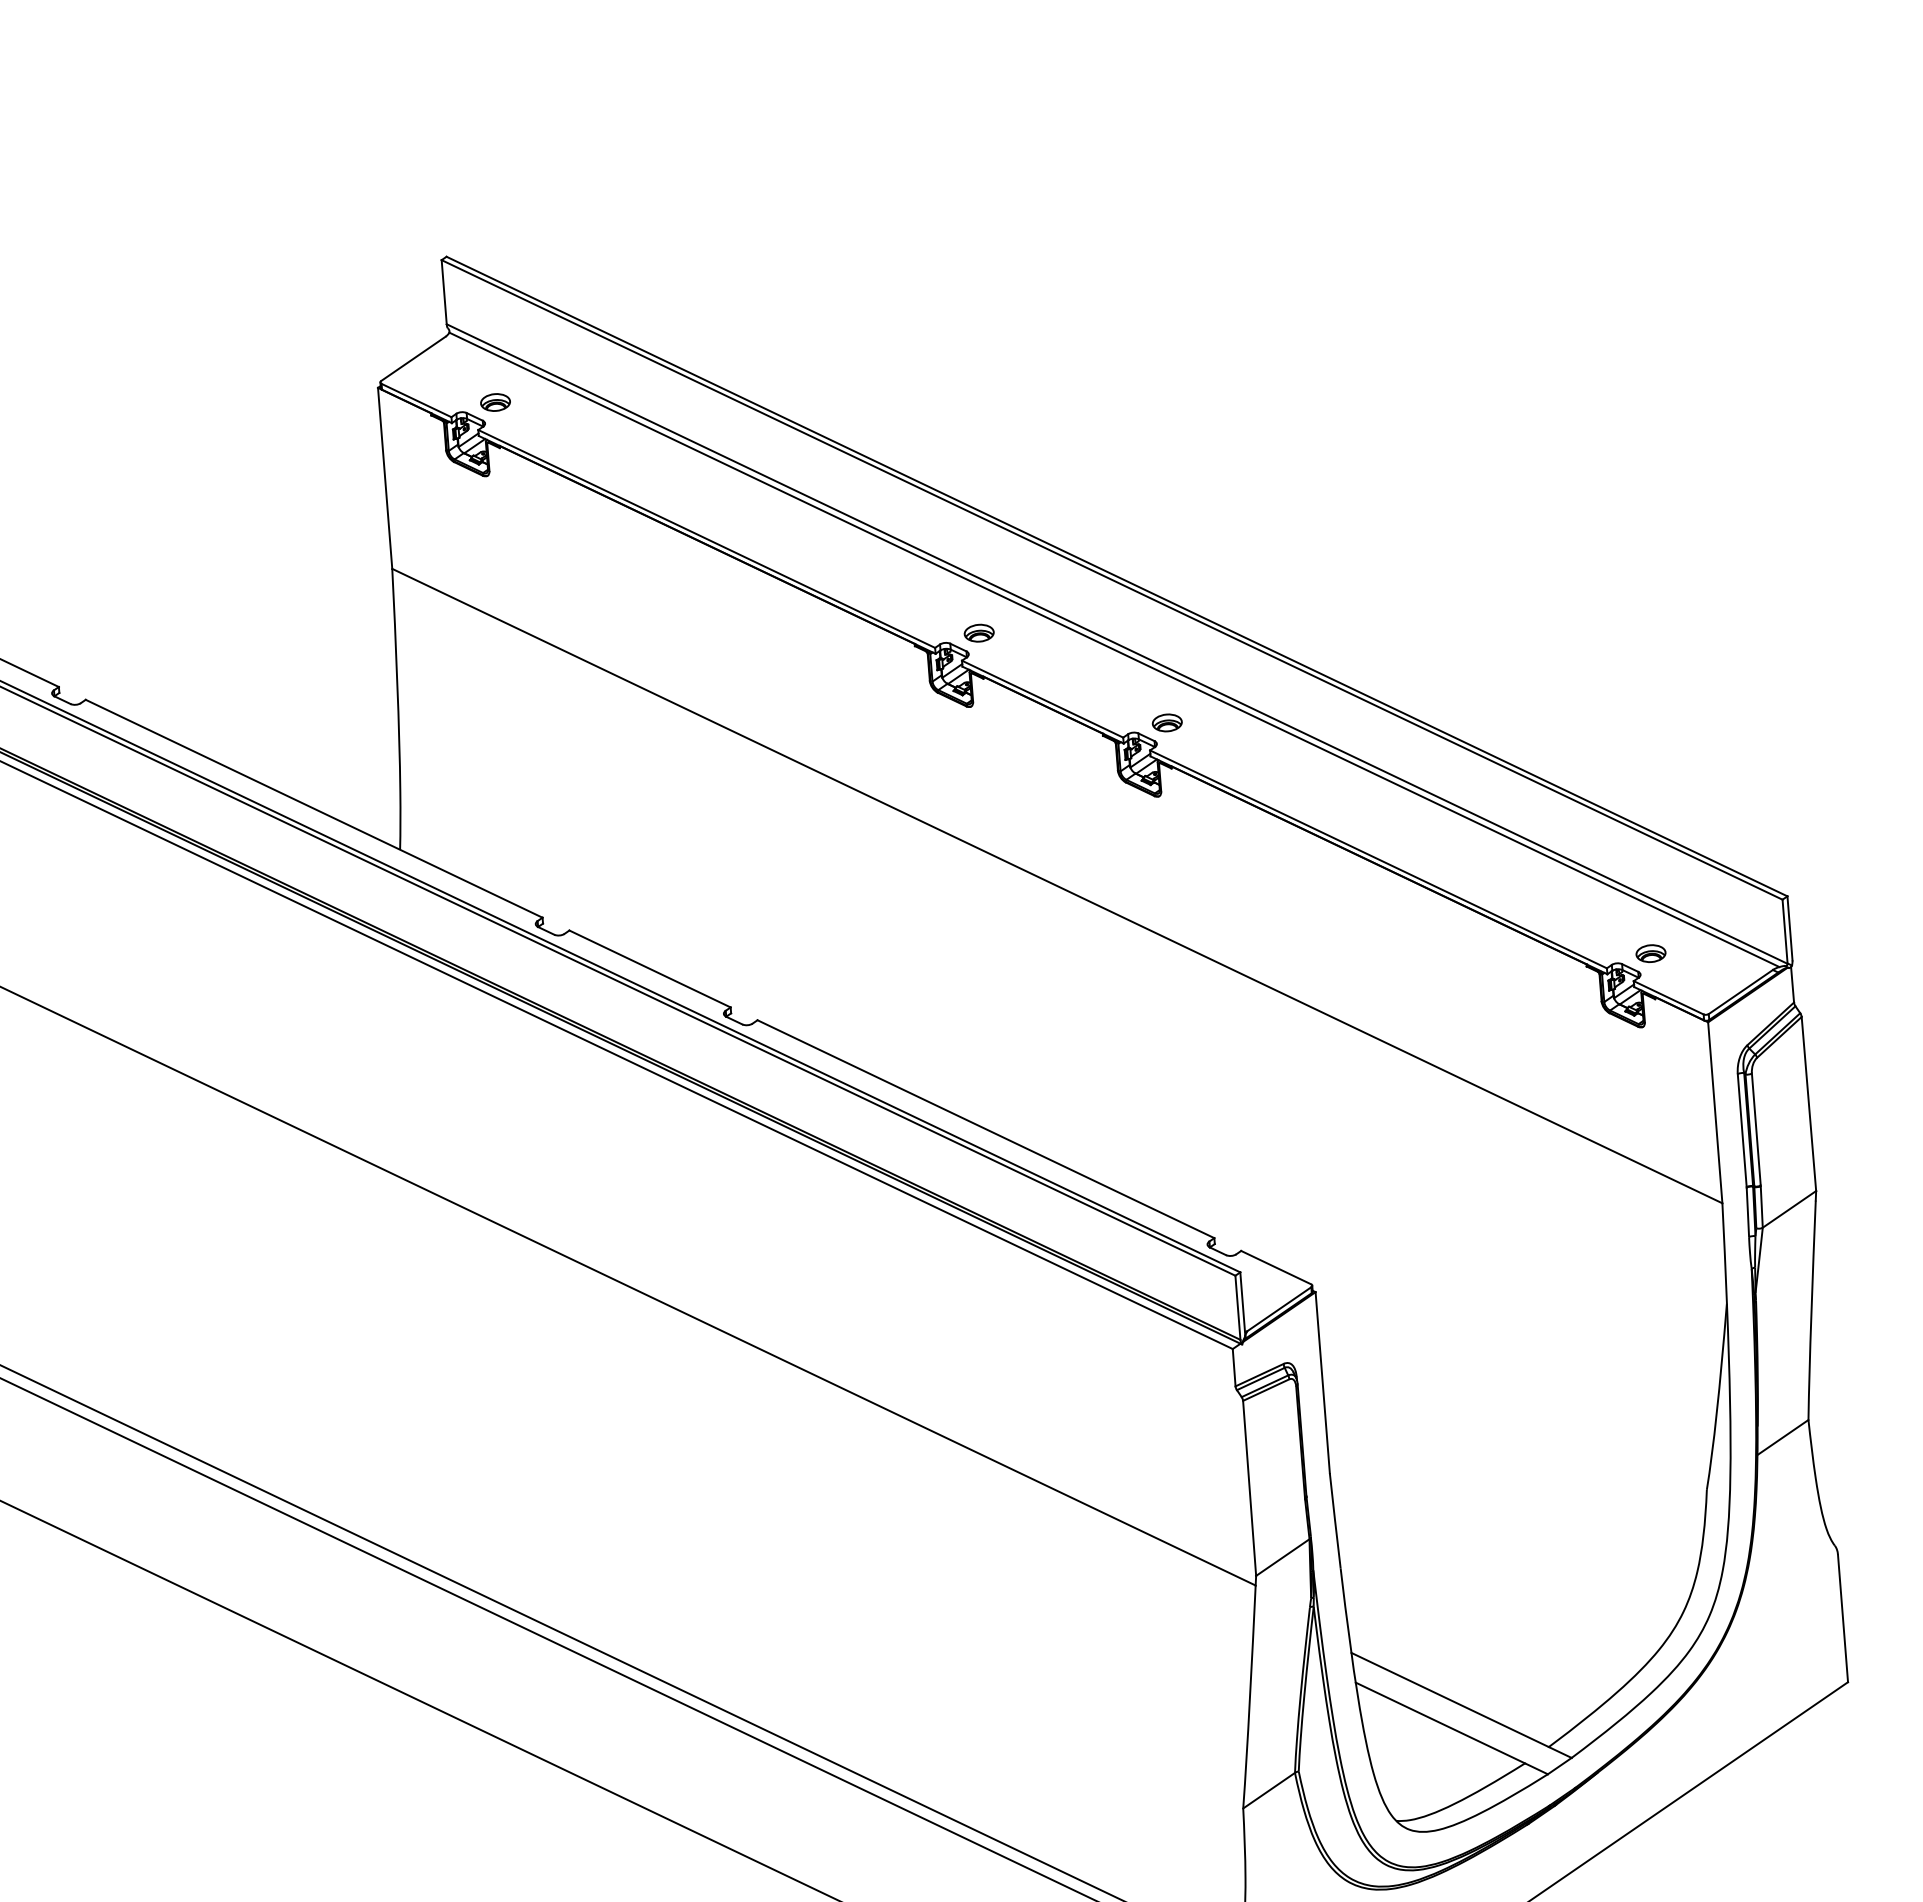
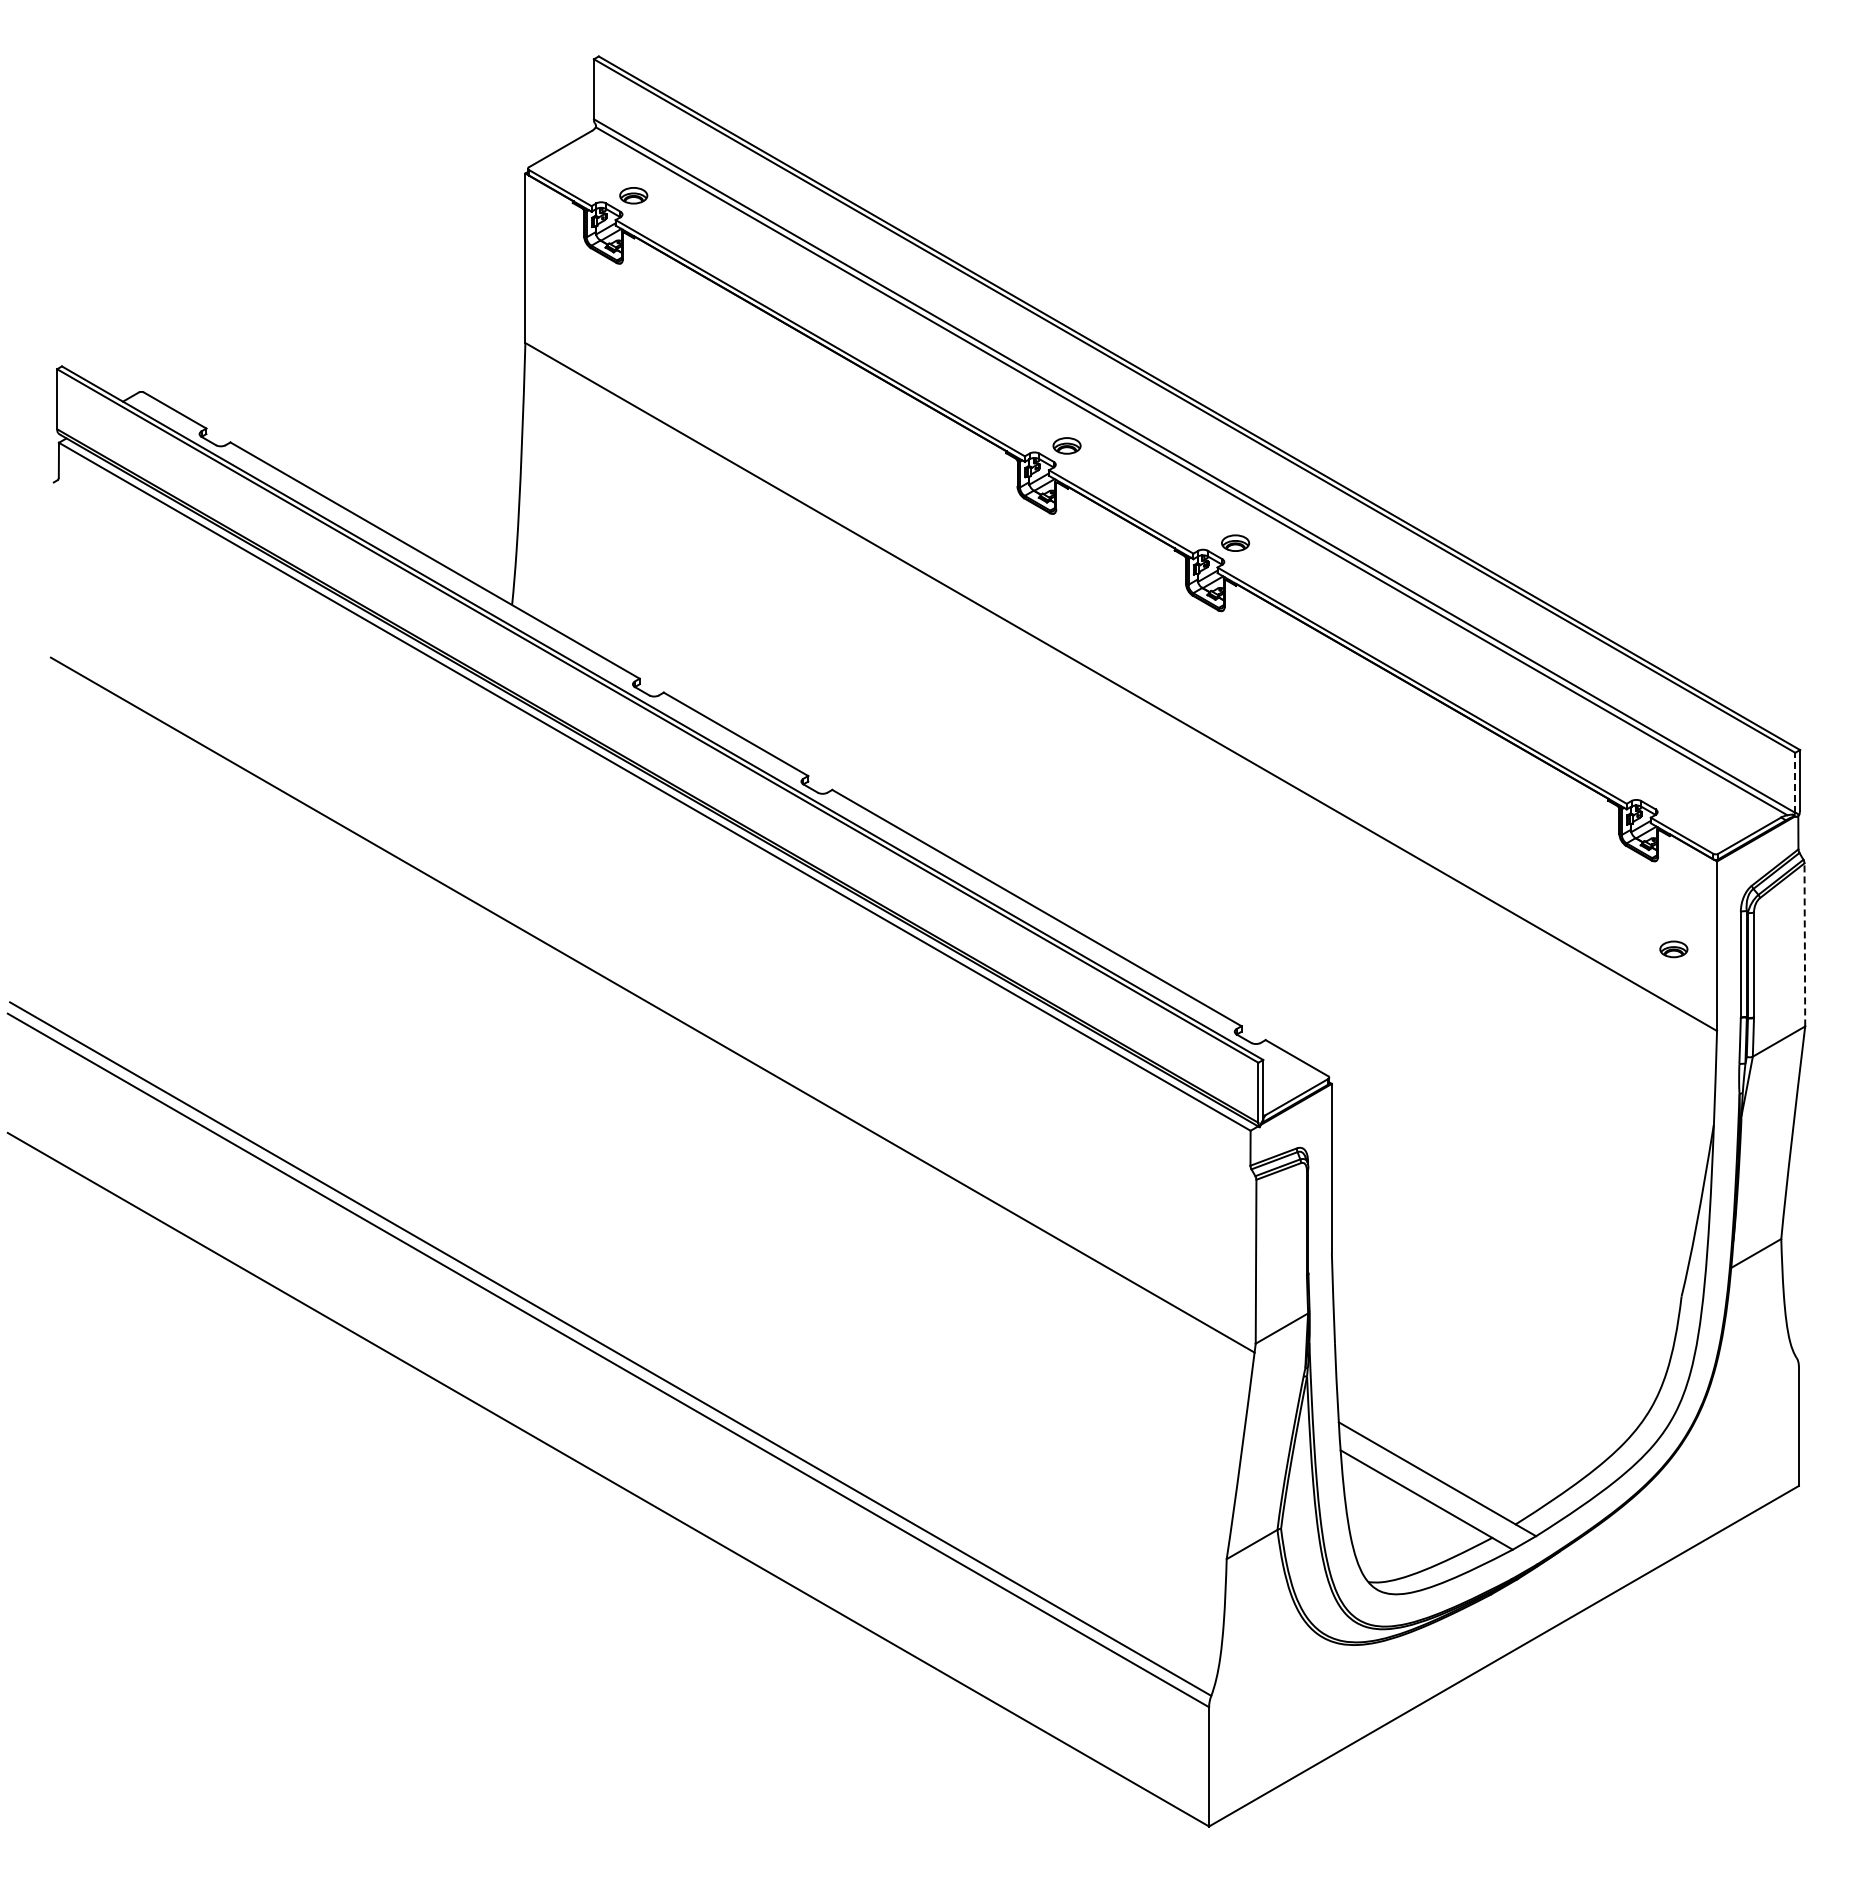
line: (1785, 931) -> (1795, 782), solid -> dashed
part: (1650, 953) -> (1673, 949), moved
line: (1808, 1103) -> (1804, 944), solid -> dashed

